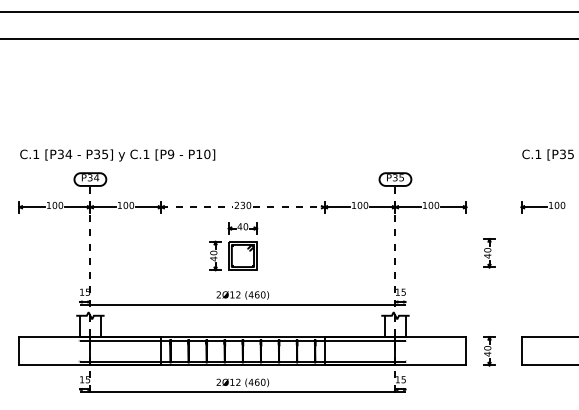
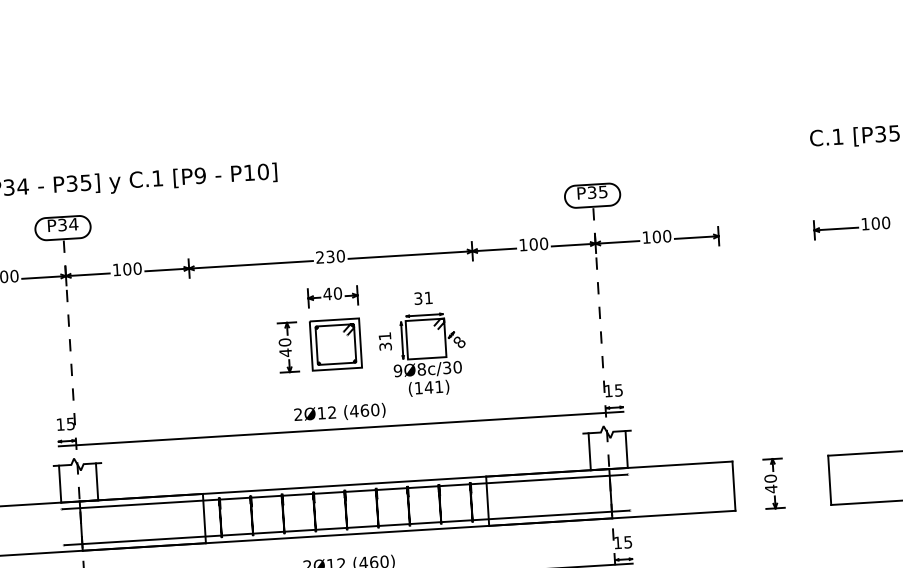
line: (197, 207) -> (251, 265), dashed -> solid
line: (288, 207) -> (409, 255), dashed -> solid
part: (489, 253) -> (763, 314), removed
part: (292, 258) -> (422, 343), added

